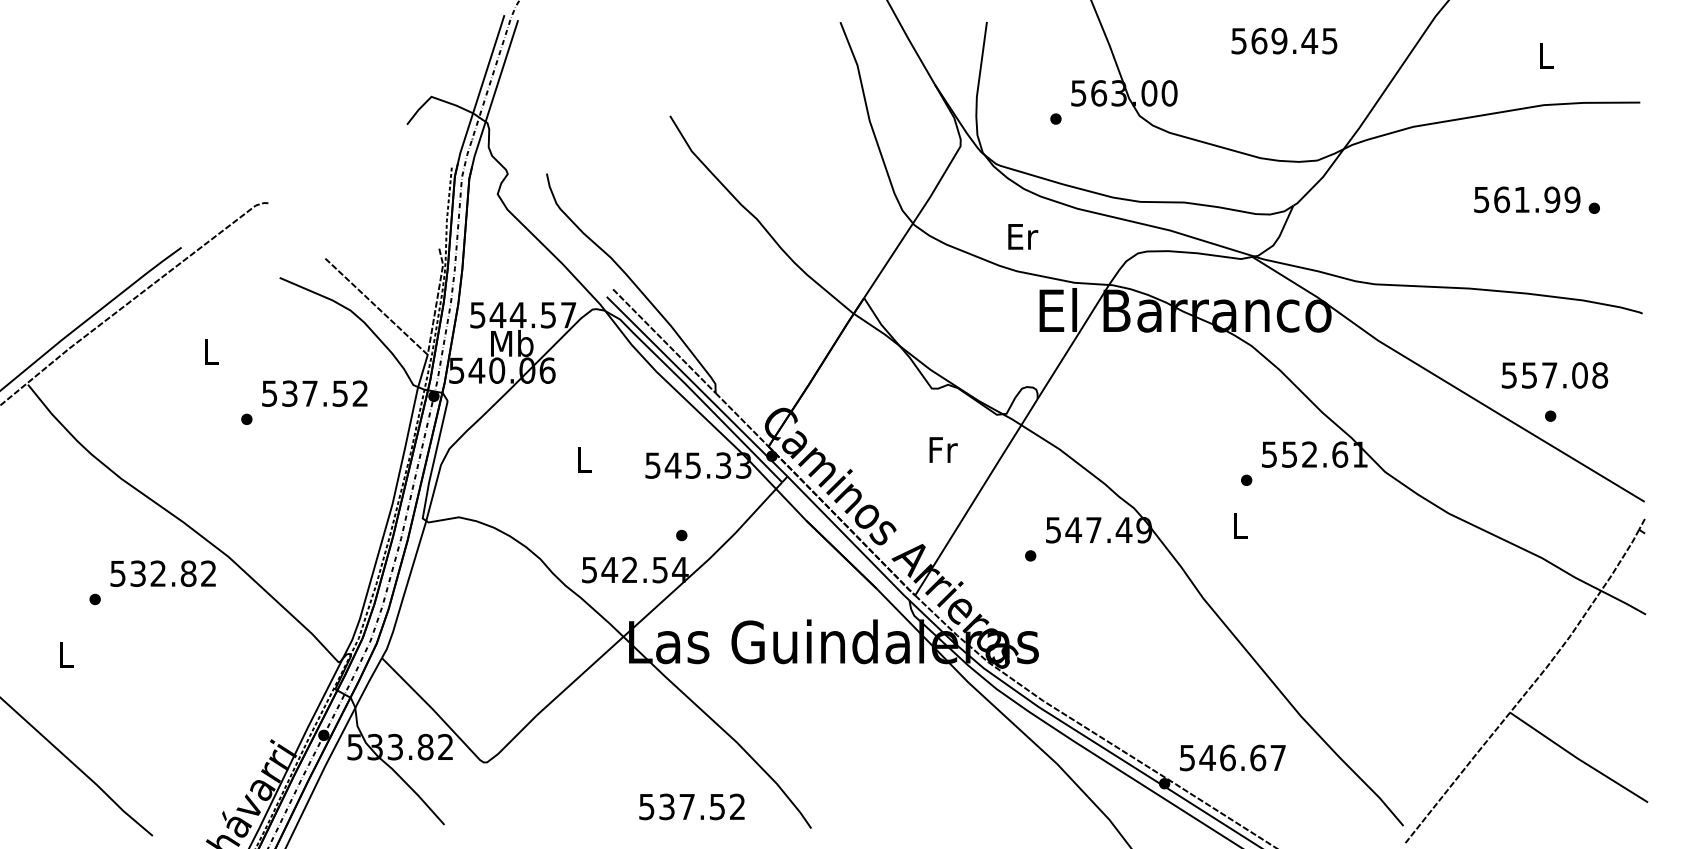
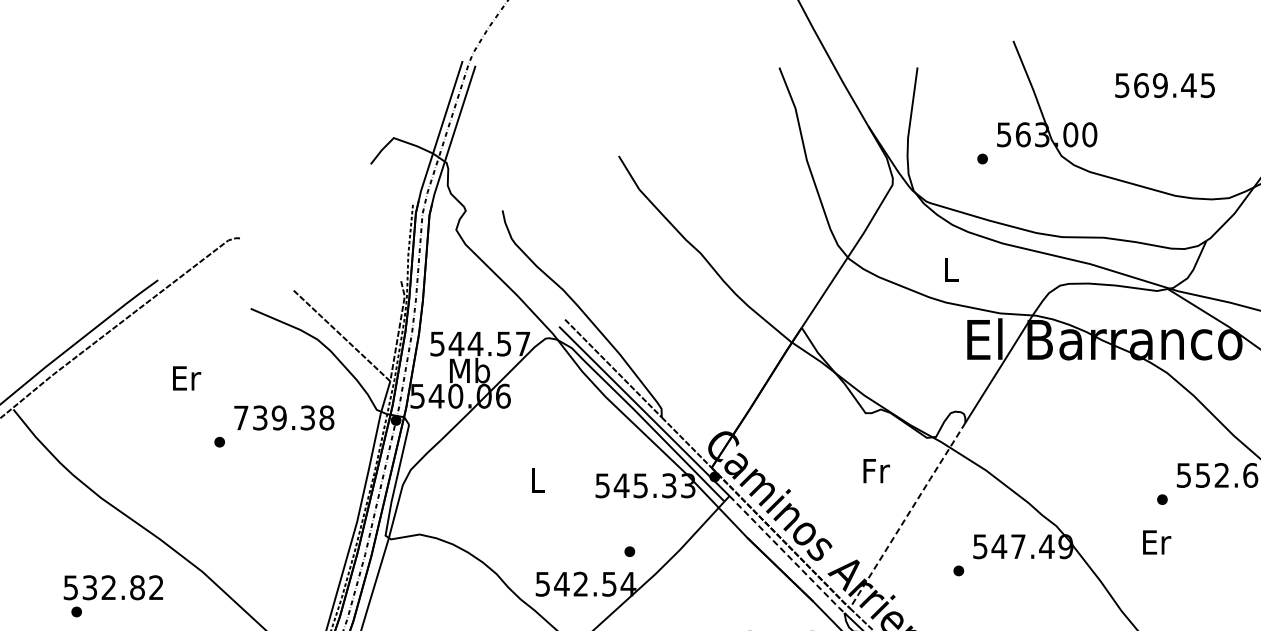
text: (1284, 40) -> (1165, 84), moved
text: (1023, 236) -> (952, 269), Er -> L
text: (212, 351) -> (187, 378), L -> Er
text: (315, 393) -> (284, 417), 537.52 -> 739.38
line: (977, 495) -> (908, 513), solid -> dashed
text: (1240, 525) -> (1156, 542), L -> Er
line: (849, 539) -> (787, 555), solid -> dashed
text: (162, 573) -> (112, 587), moved

